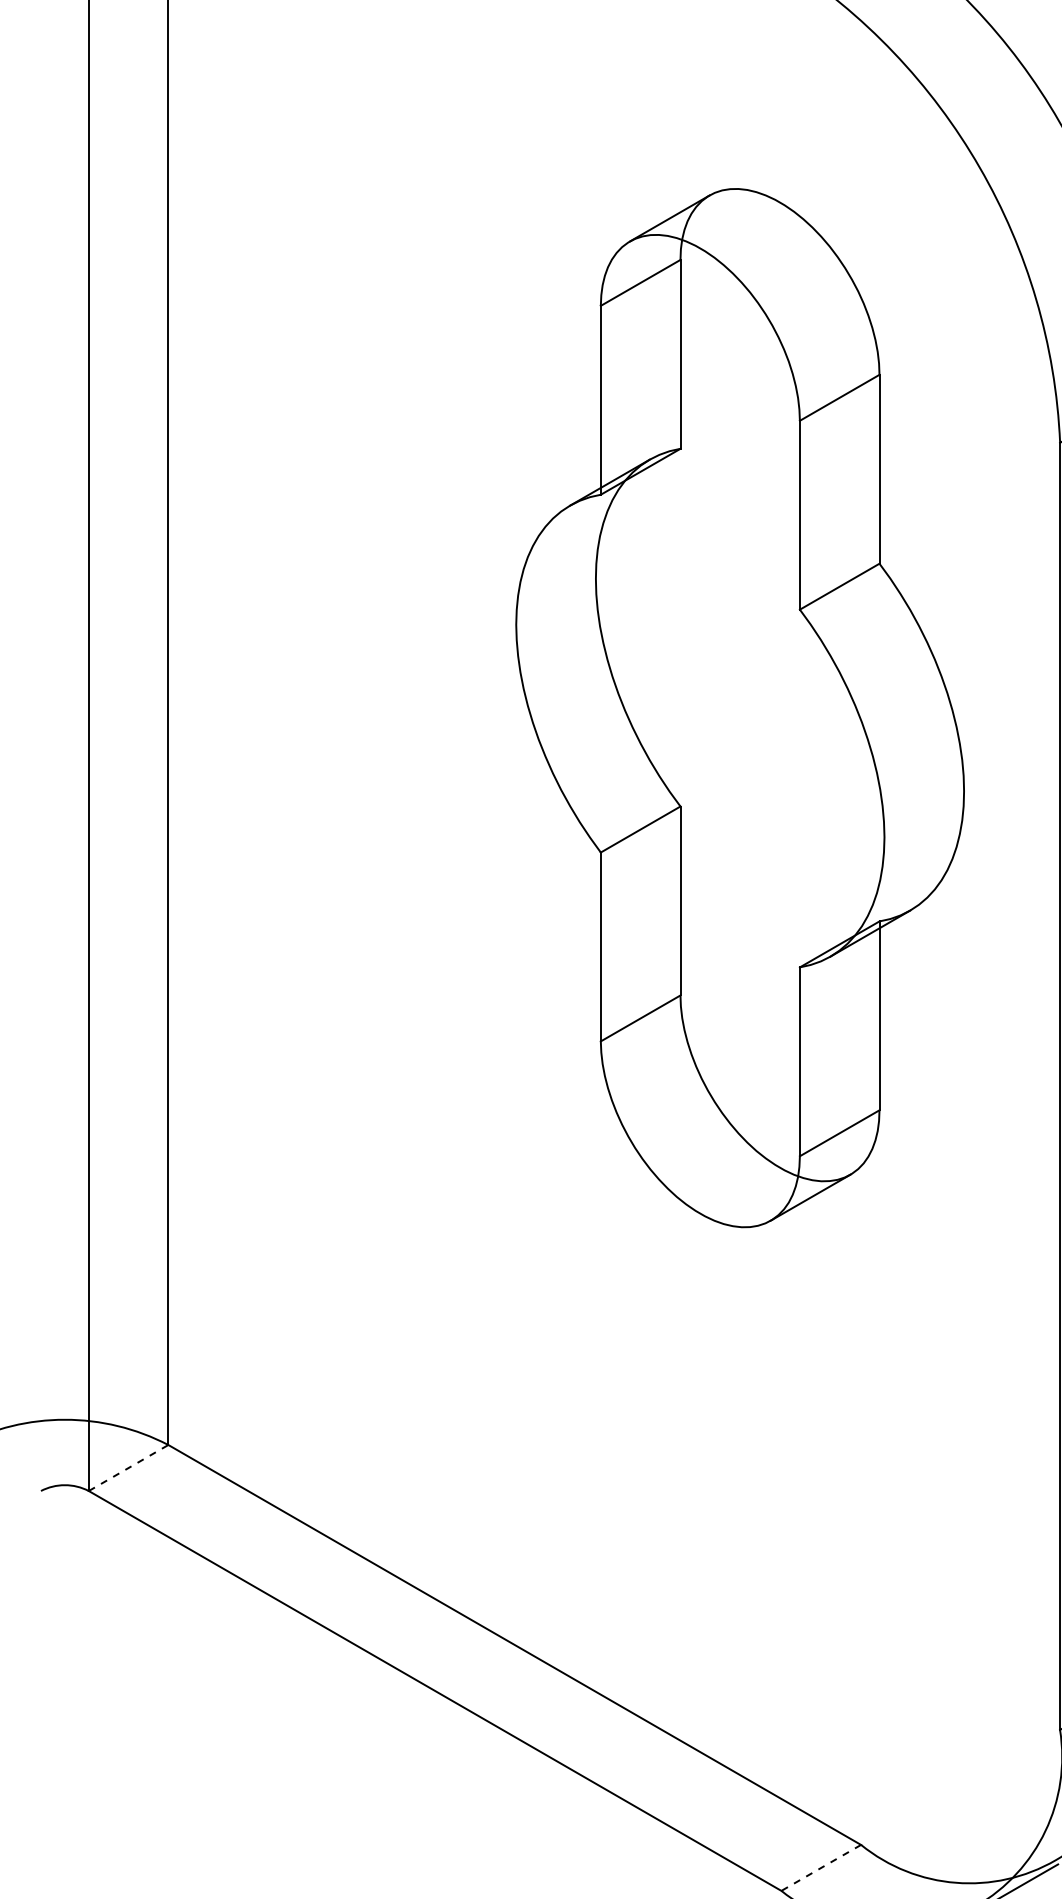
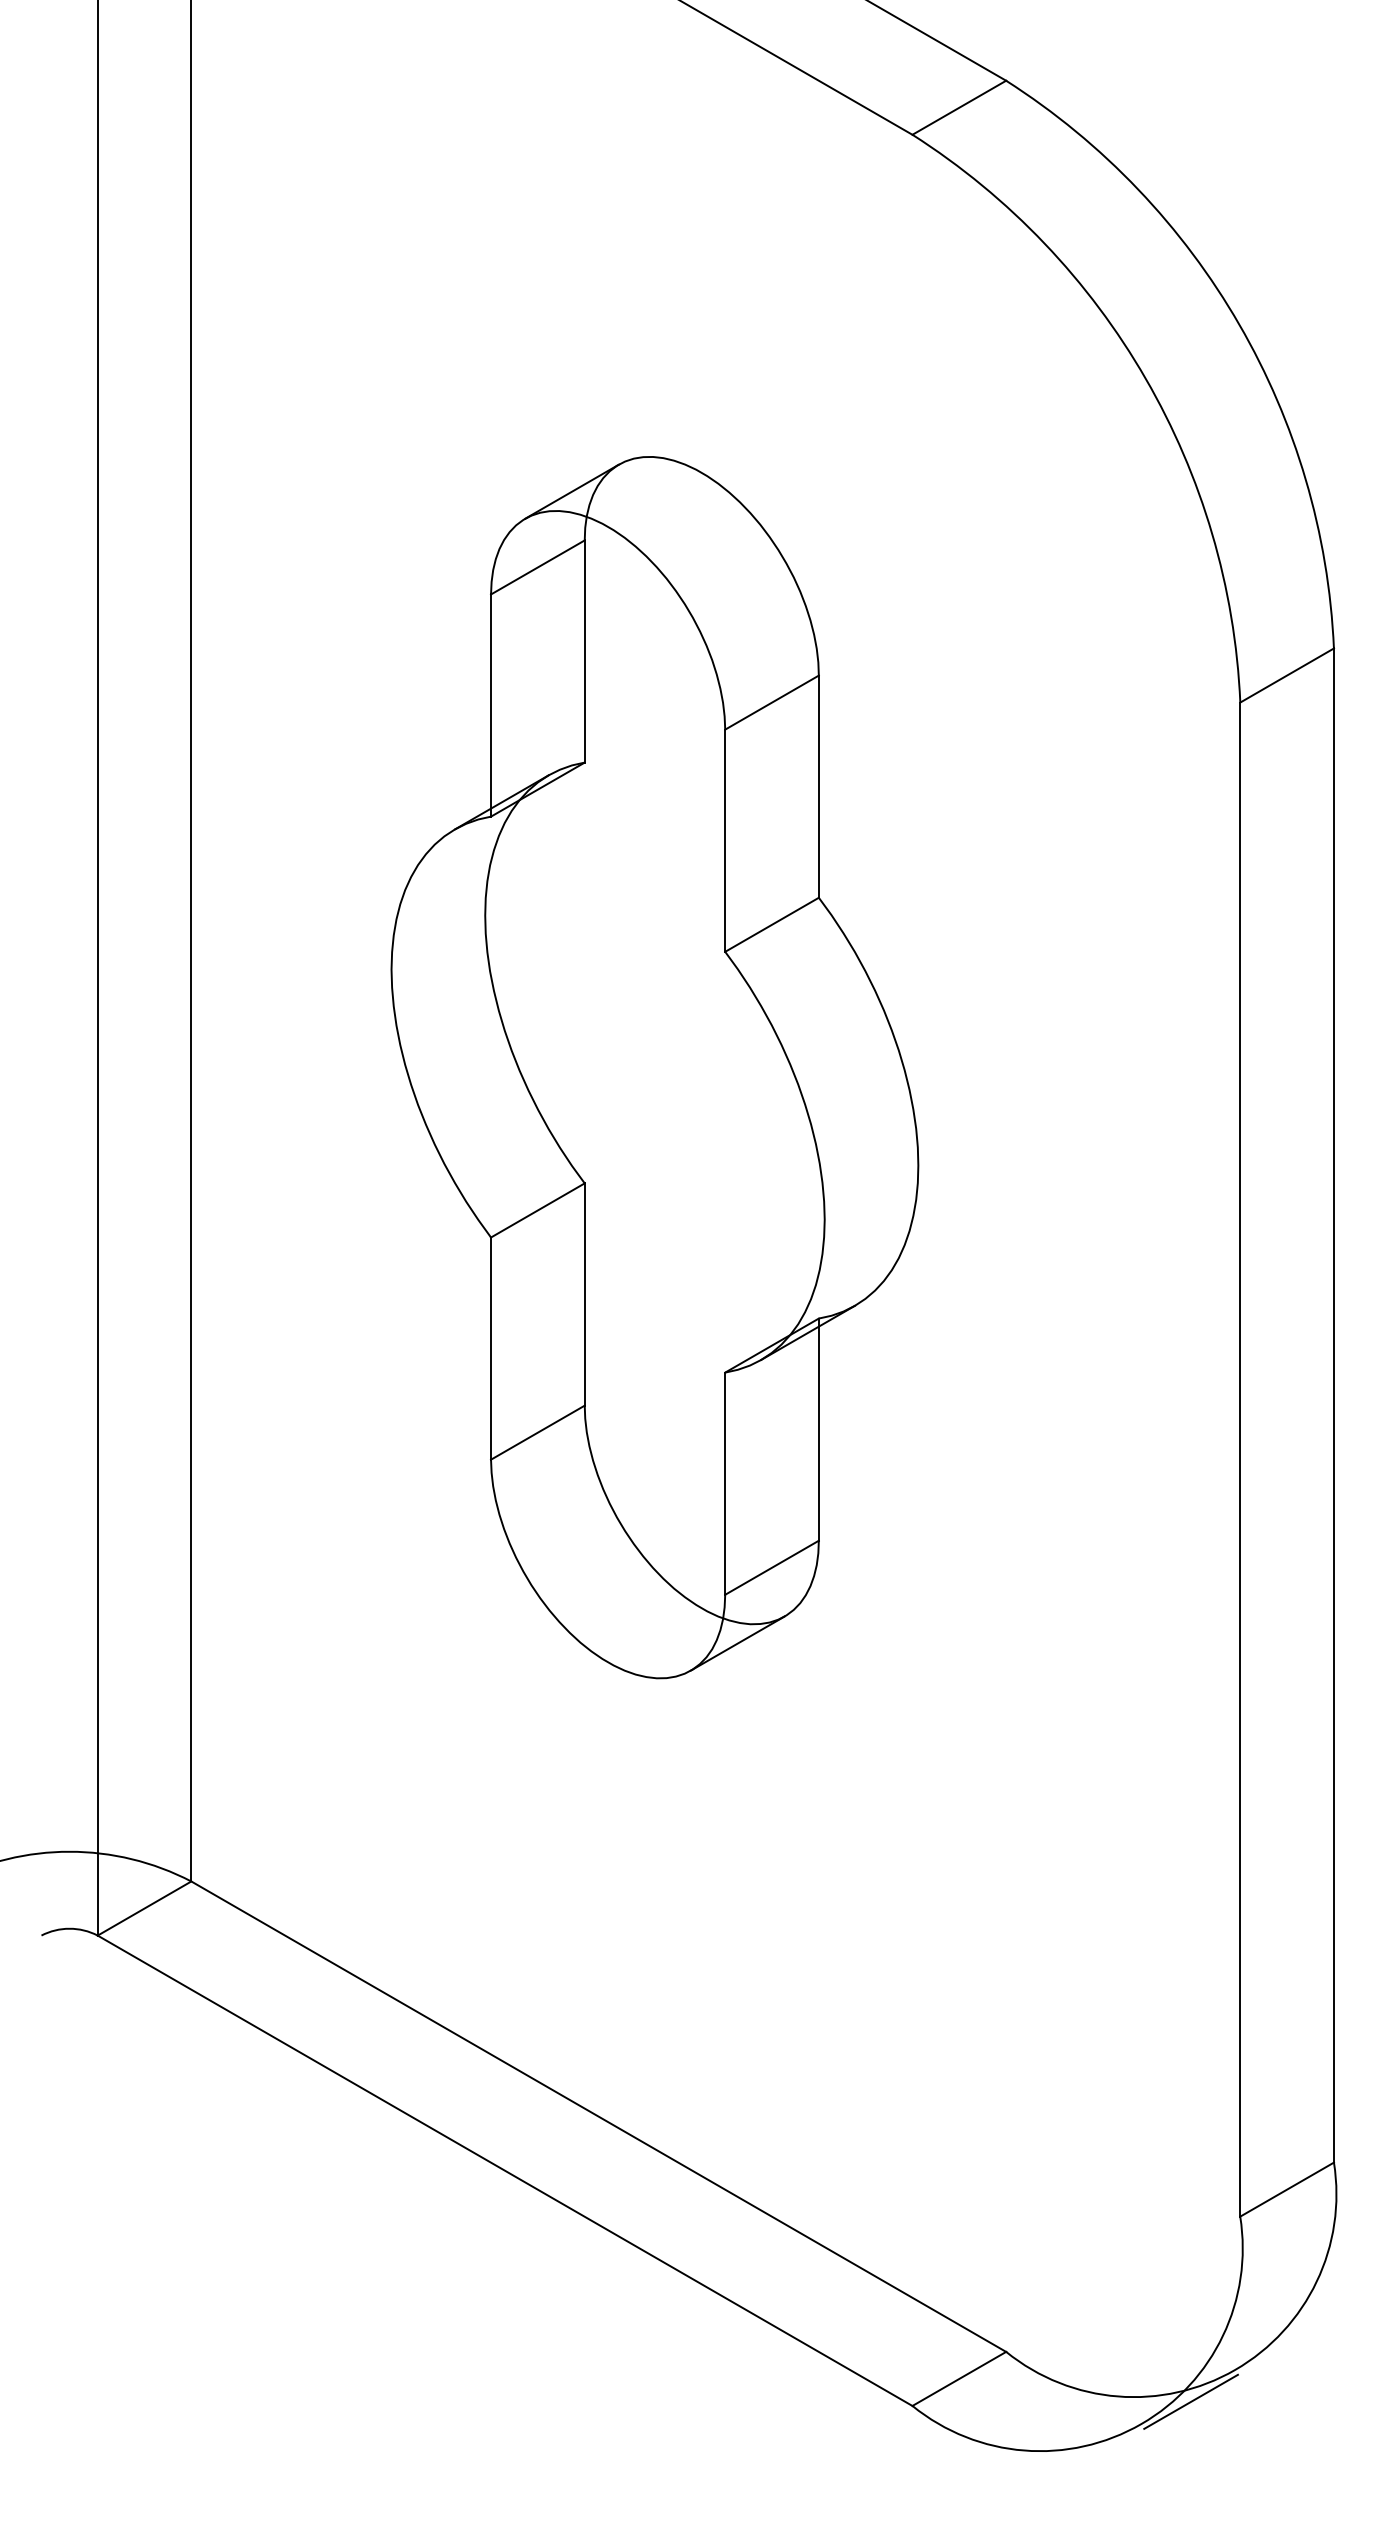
part: (739, 708) -> (654, 1067), moved
line: (128, 1467) -> (144, 1908), dashed -> solid
line: (820, 1868) -> (958, 2379), dashed -> solid

